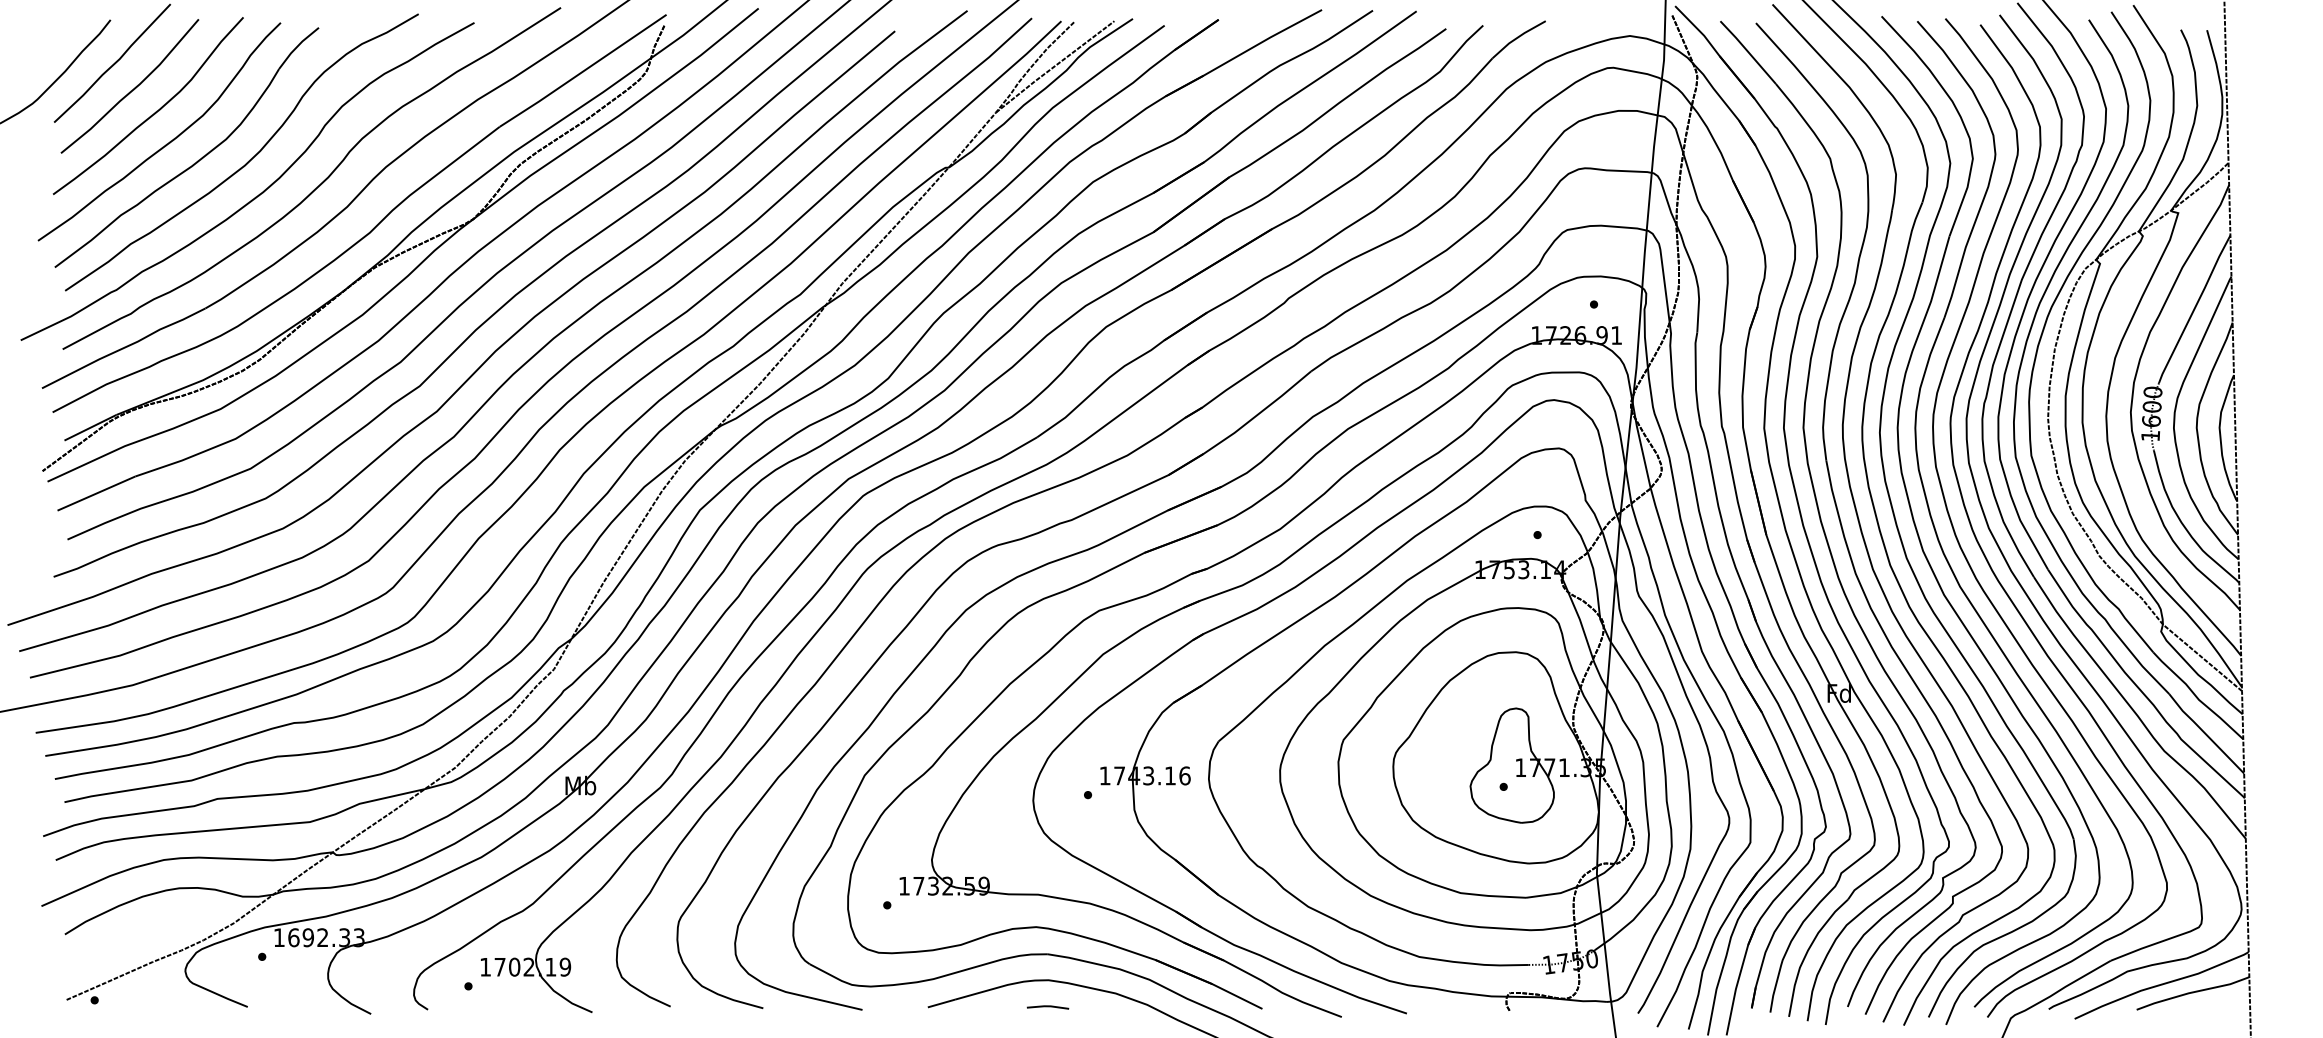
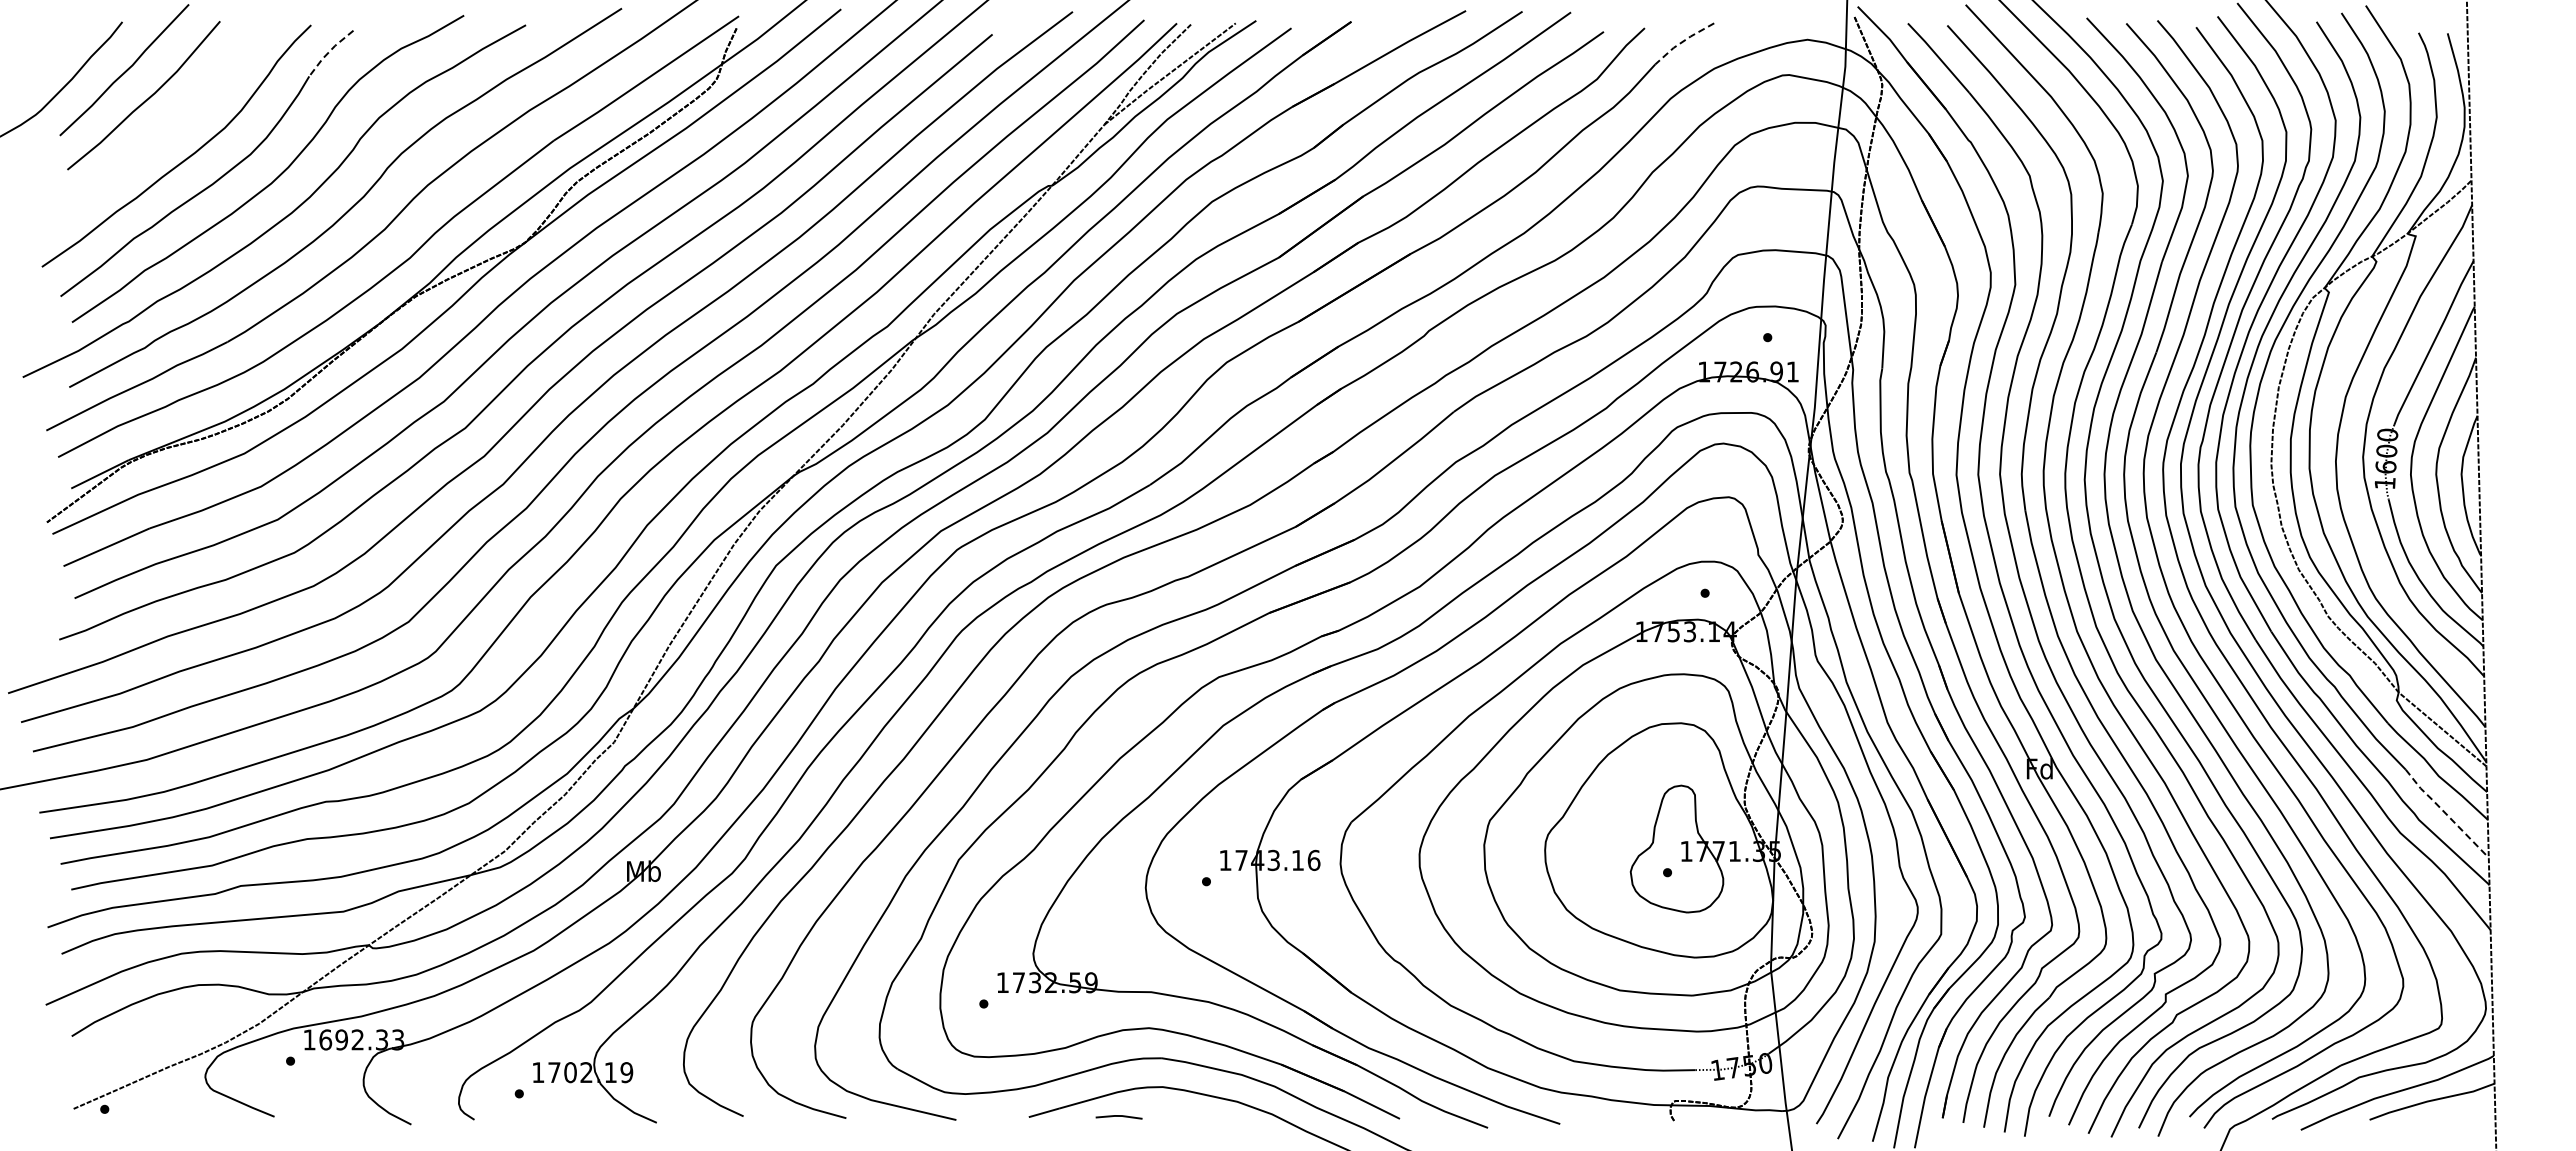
line: (1517, 37) -> (1682, 41), solid -> dashed
line: (297, 47) -> (329, 52), solid -> dashed
curve: (152, 114) -> (168, 126), removed
line: (2205, 733) -> (2445, 813), solid -> dashed
line: (1047, 1006) -> (1118, 1116), moved

